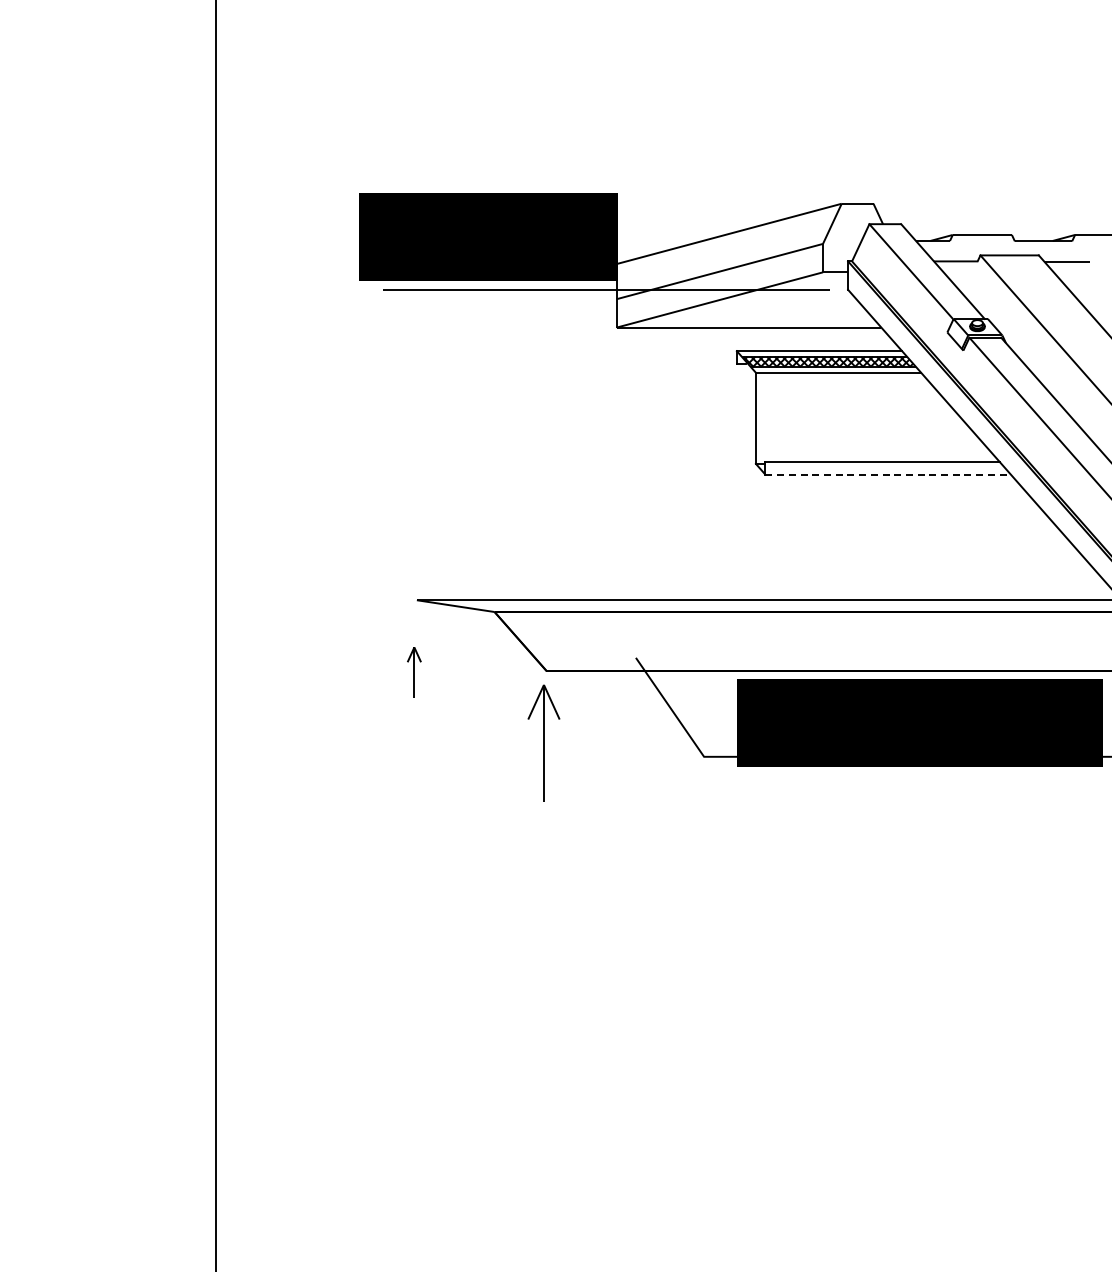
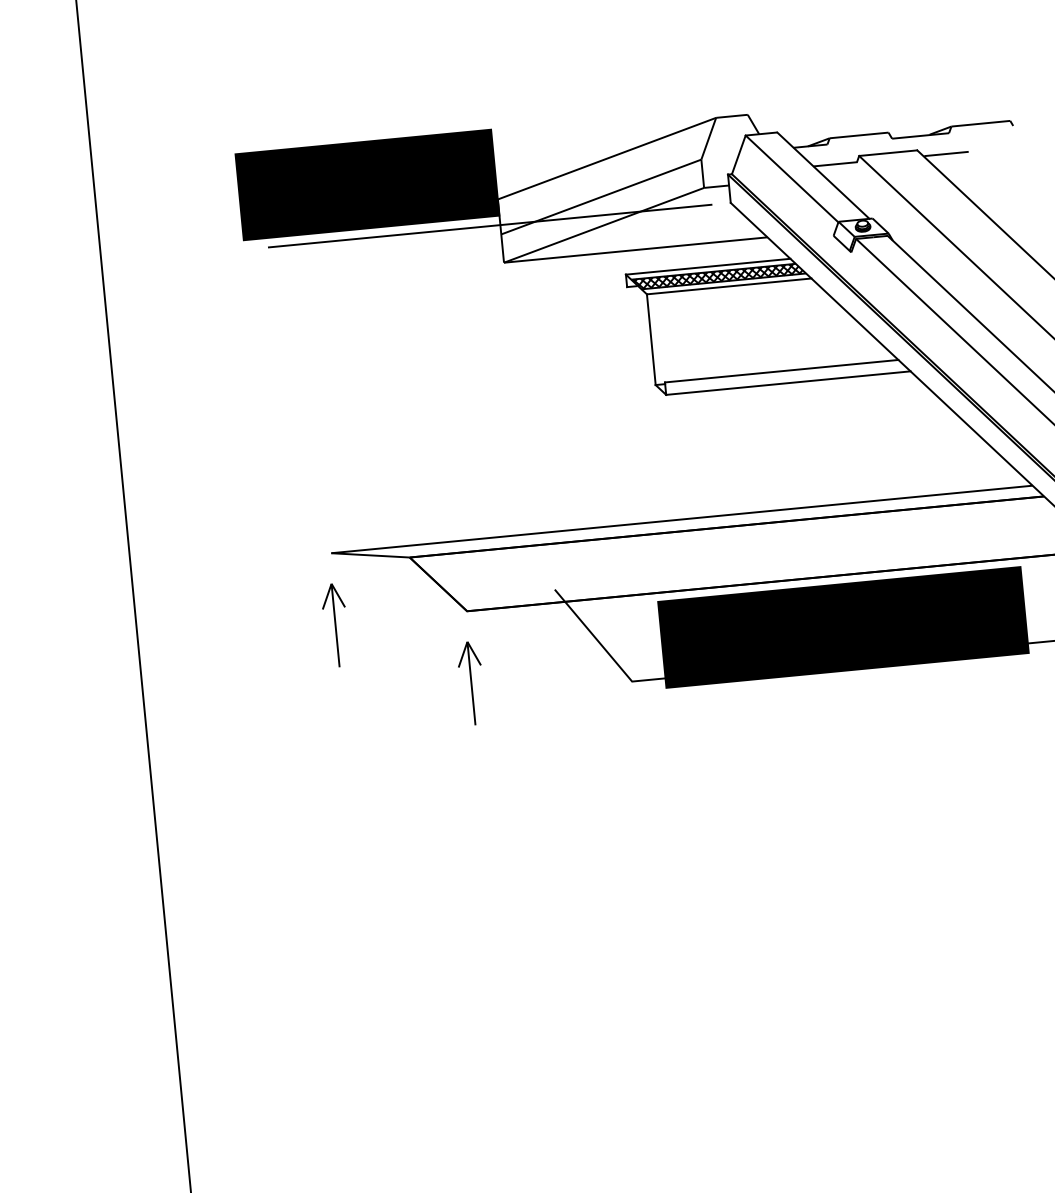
line: (888, 474) -> (788, 382), dashed -> solid
part: (414, 672) -> (335, 625), size x1.67
part: (543, 742) -> (470, 682), size x0.71

